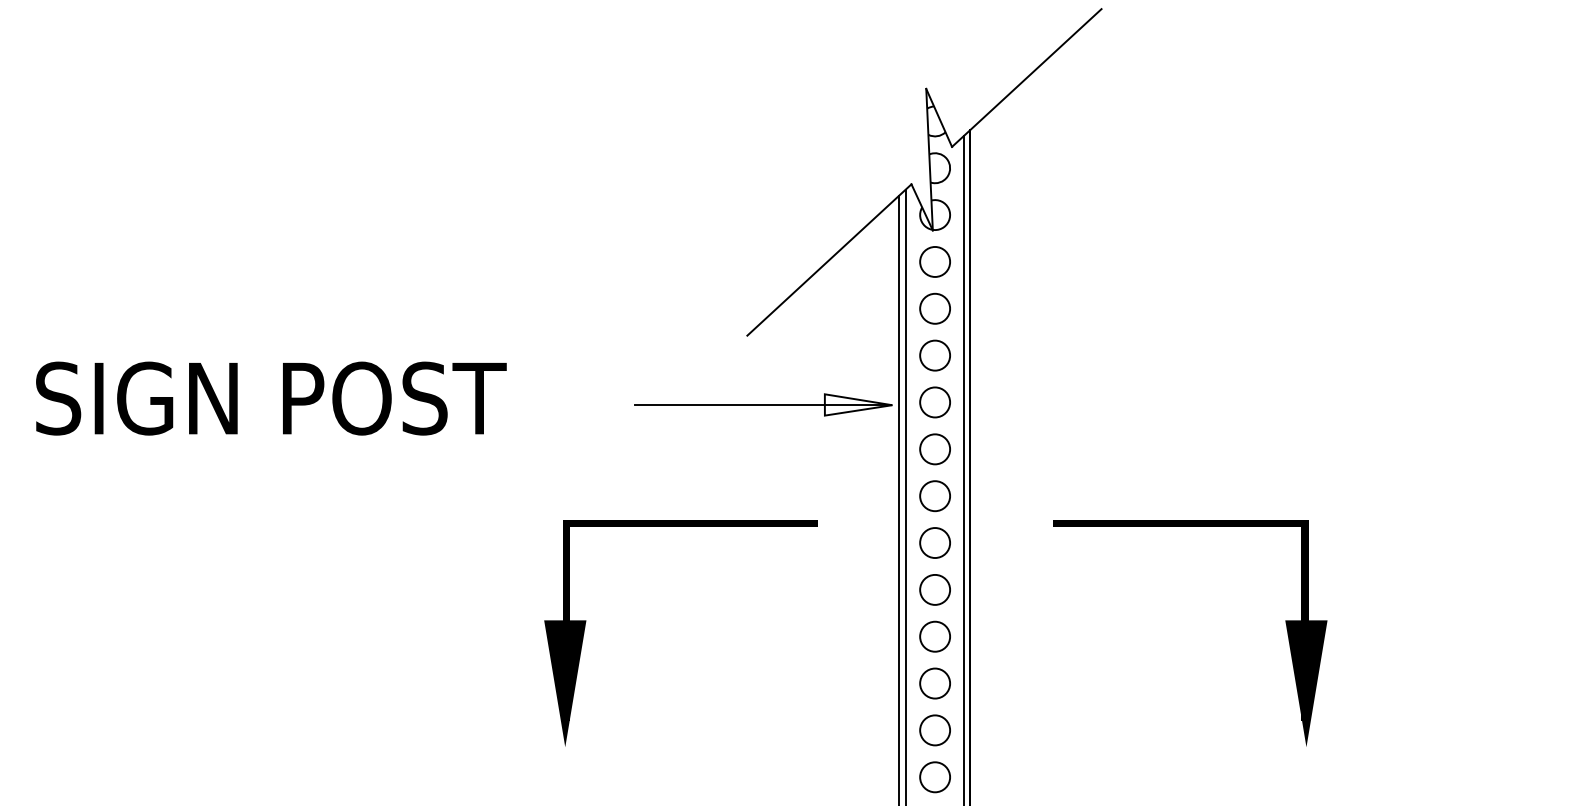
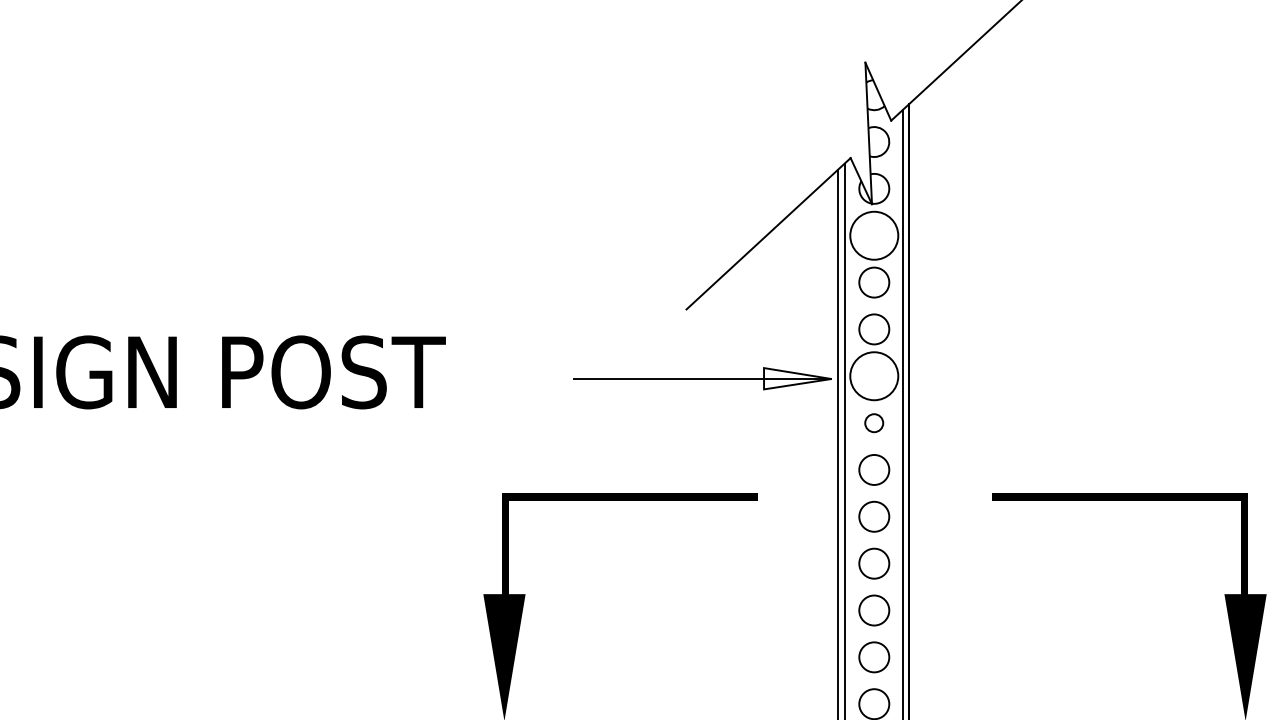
circle: (935, 261) -> (874, 235), size x1.6
circle: (935, 402) -> (874, 376), size x1.6
circle: (934, 449) -> (873, 423), size x0.6

